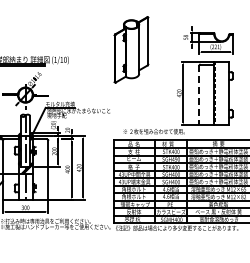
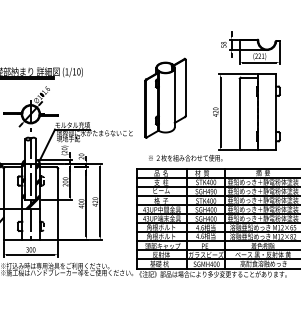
part: (131, 49) -> (165, 97), moved
line: (199, 95) -> (240, 114), dashed -> solid

